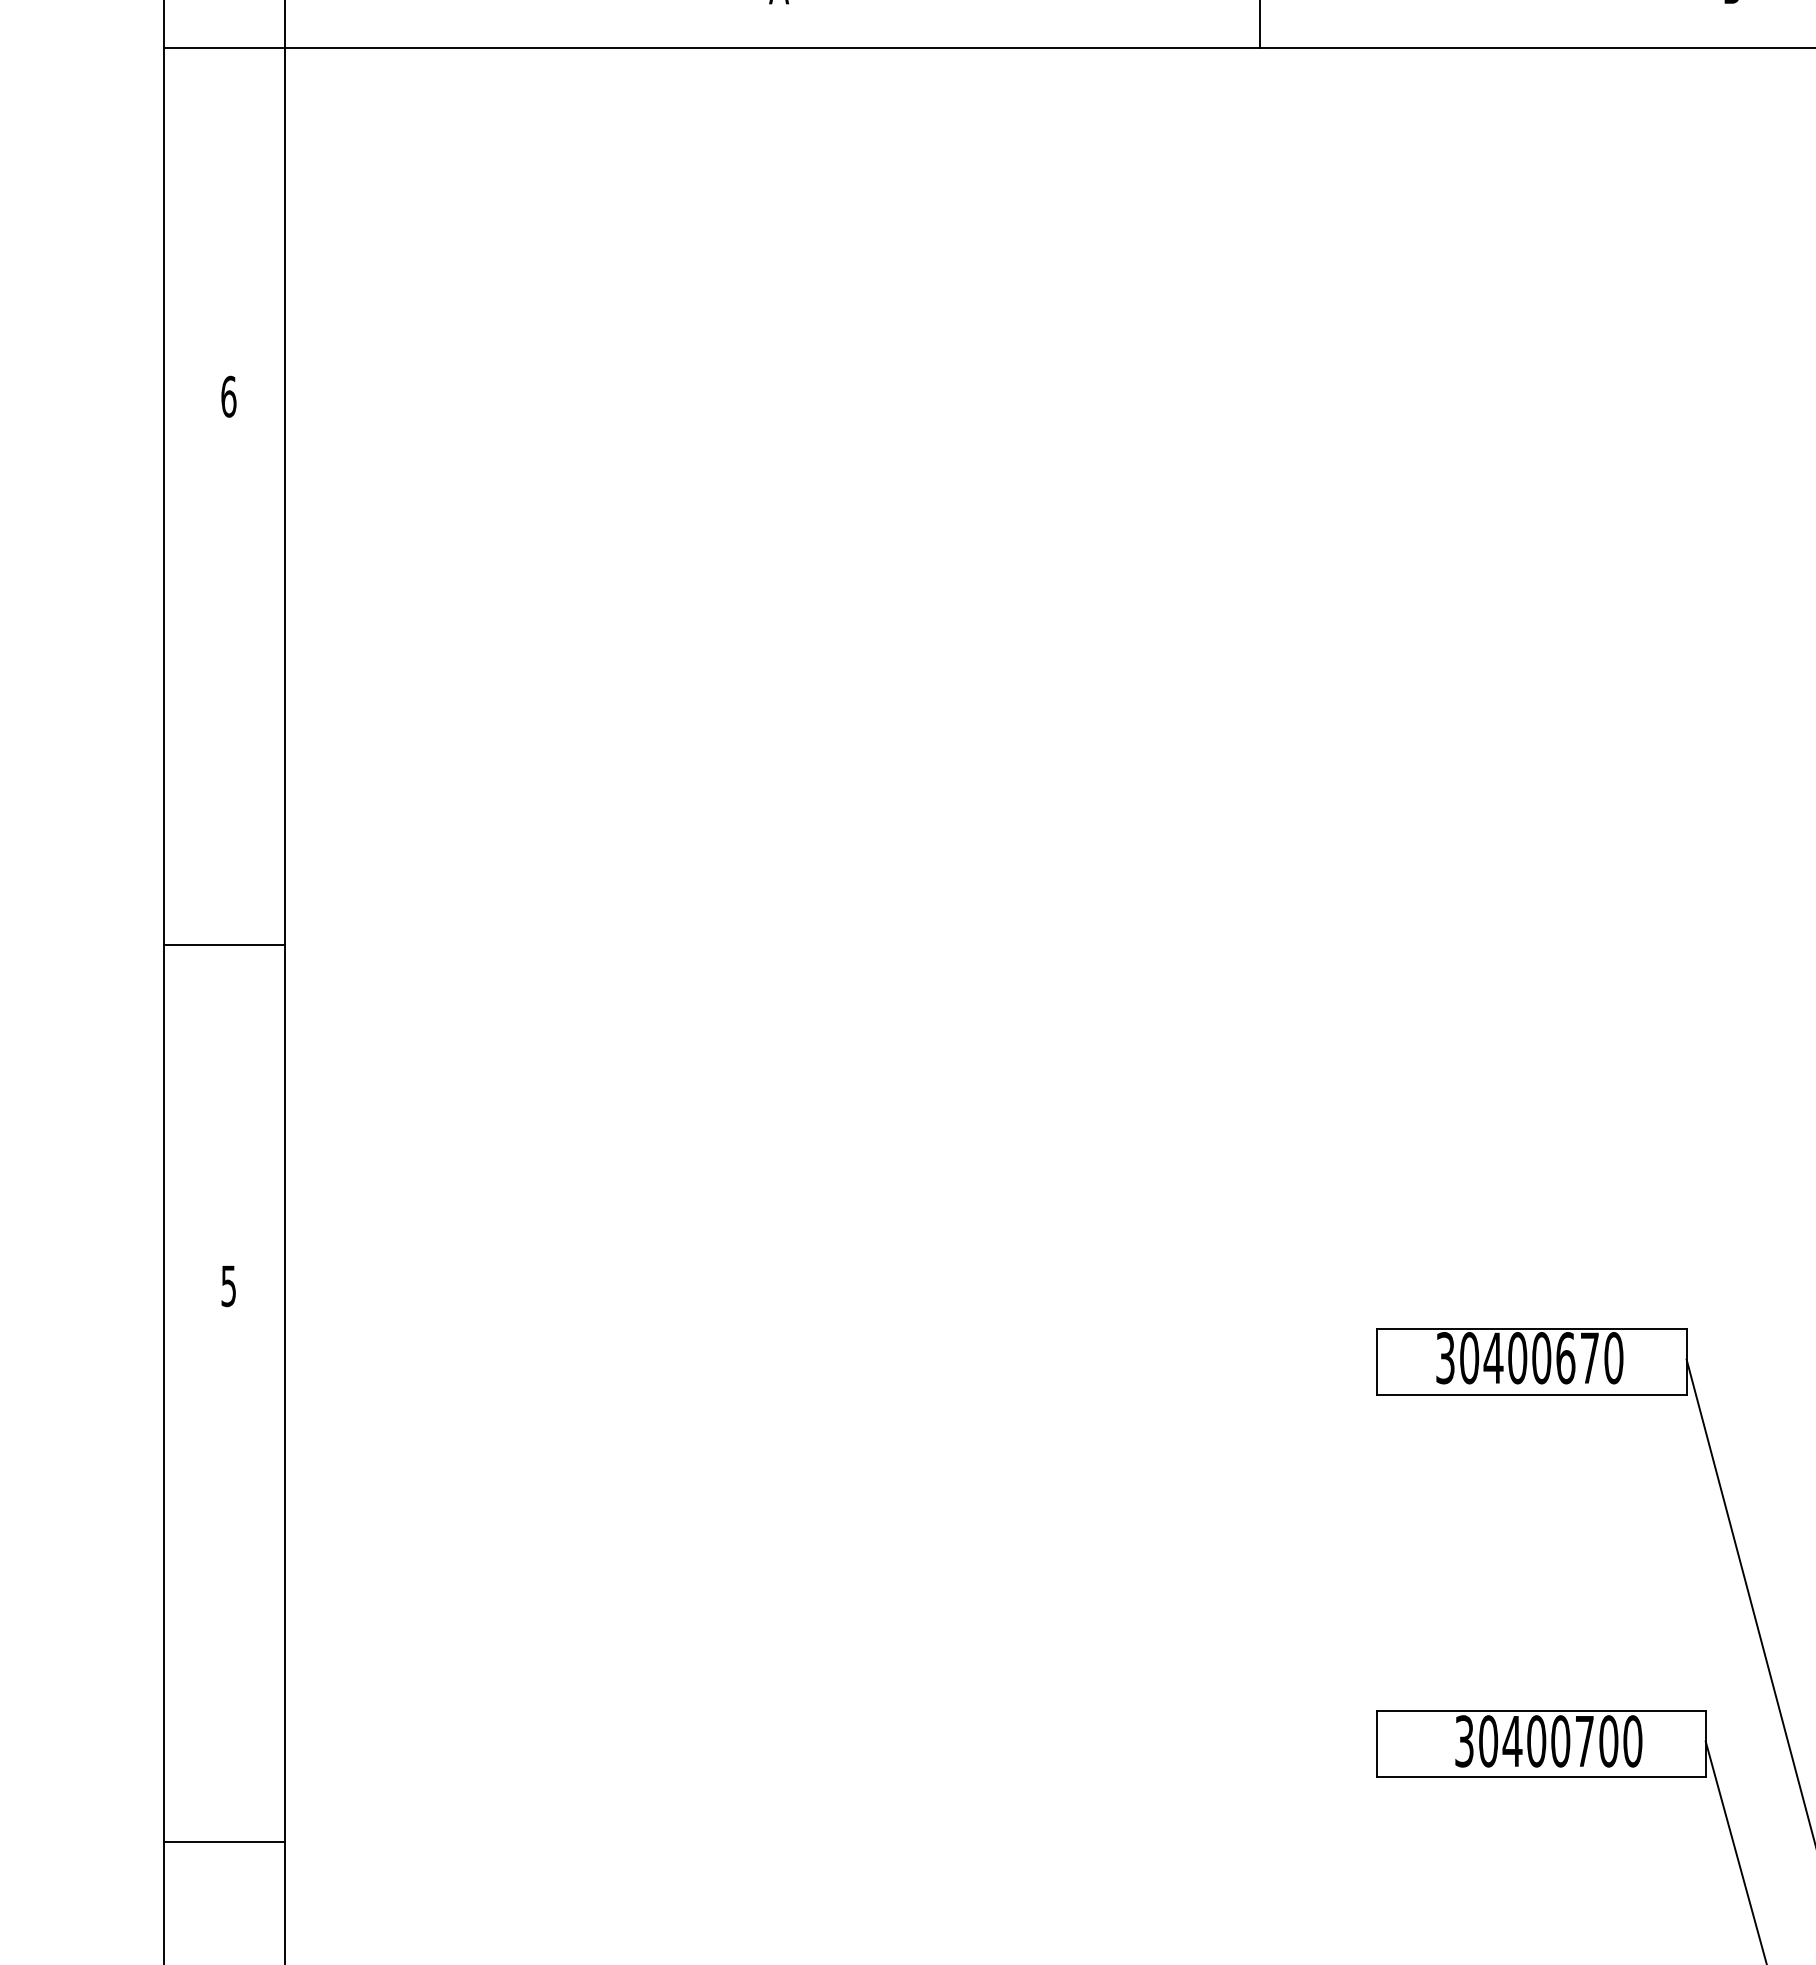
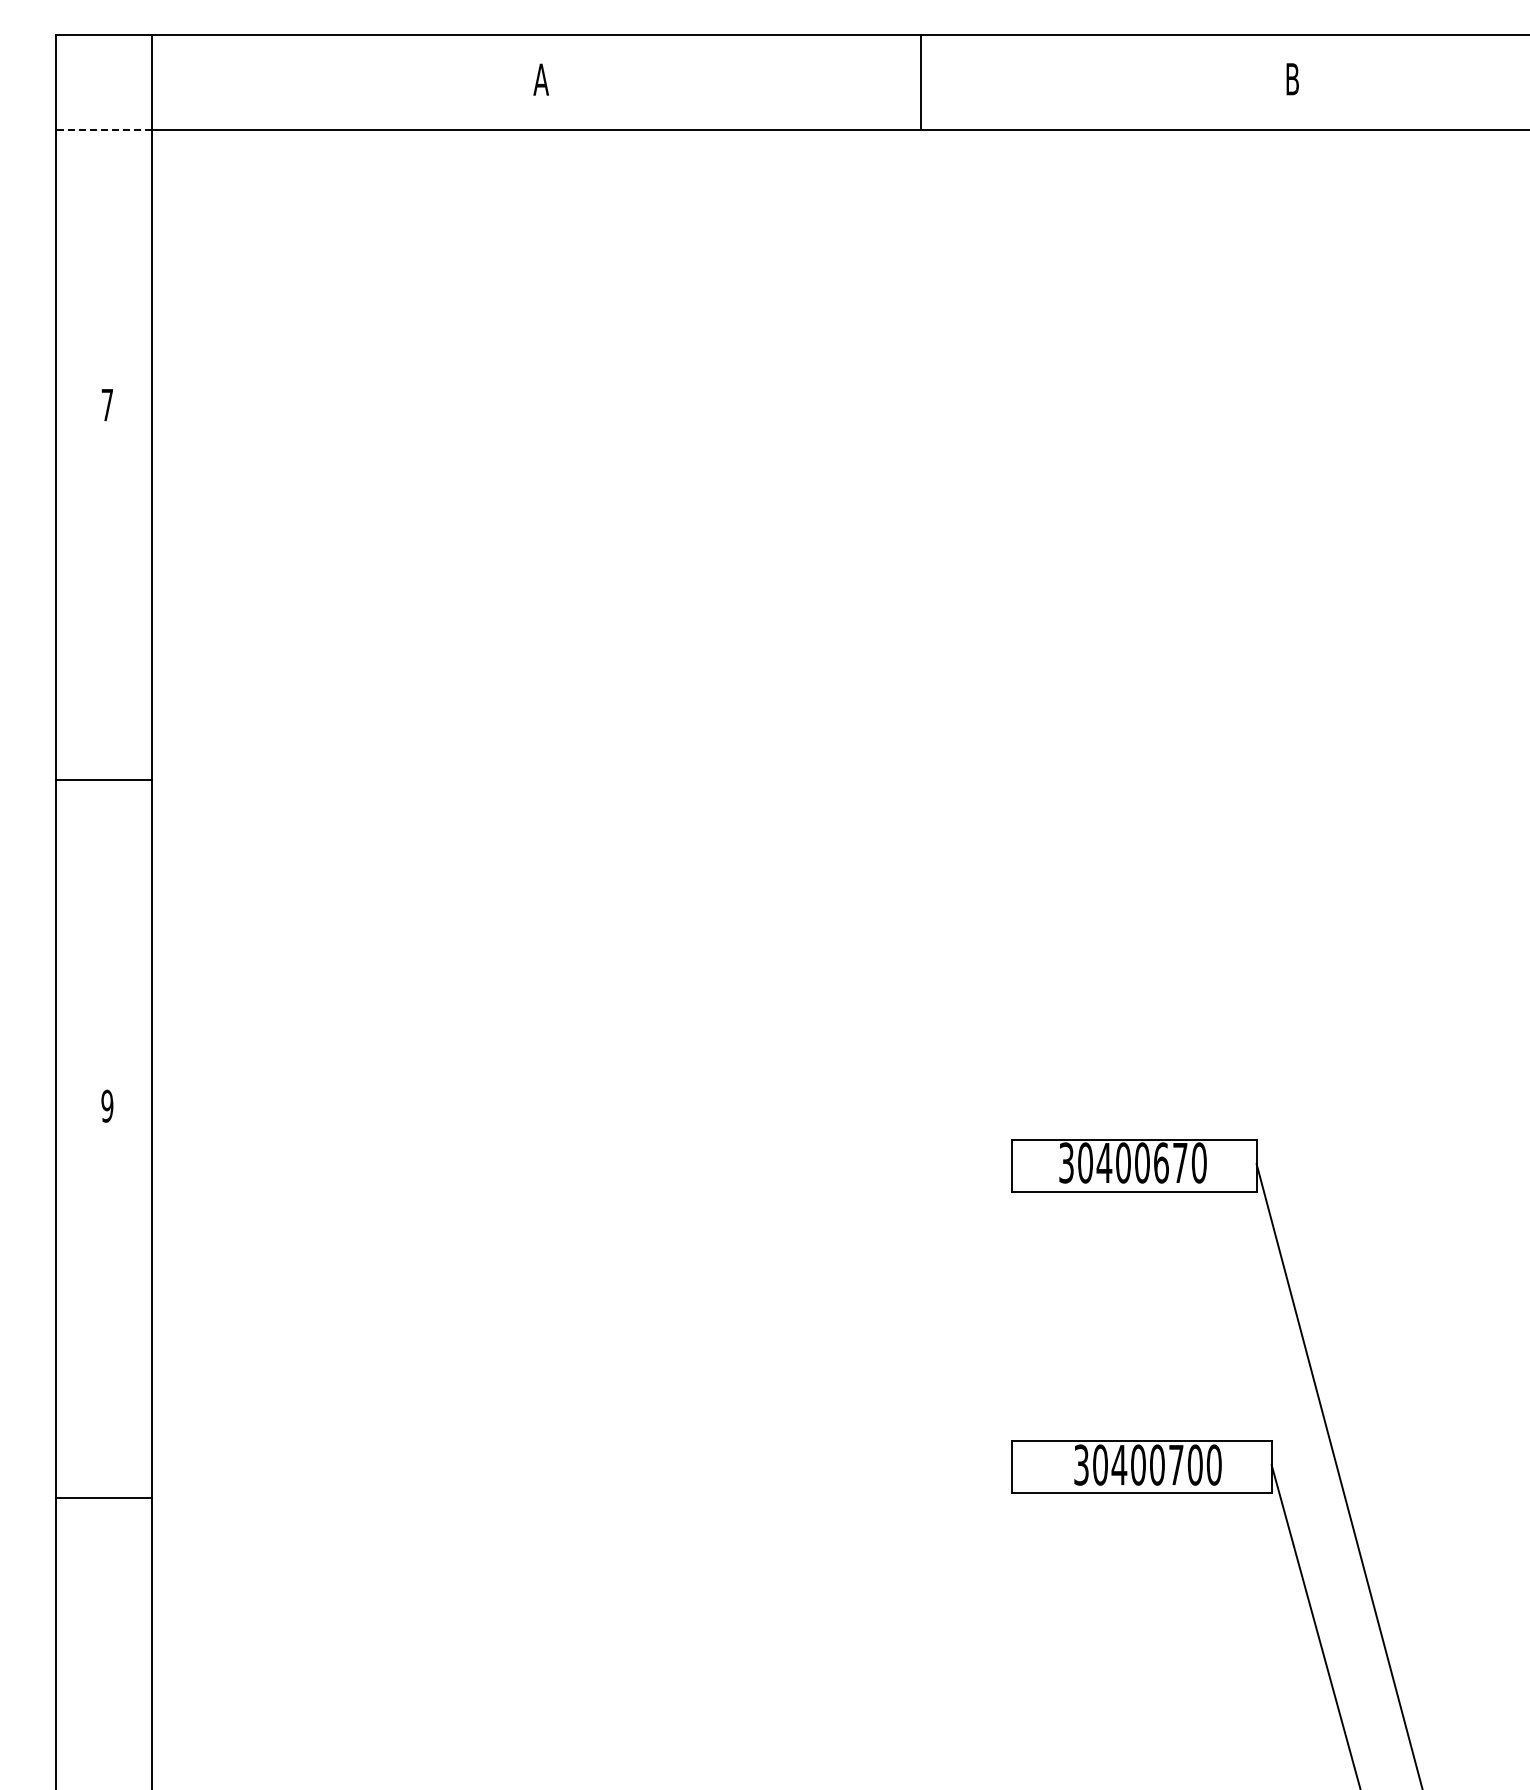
line: (223, 48) -> (103, 130), solid -> dashed
text: (228, 396) -> (107, 404), 6 -> 7
line: (223, 945) -> (103, 780), moved
text: (228, 1285) -> (107, 1105), 5 -> 9
line: (223, 1842) -> (103, 1498), moved

